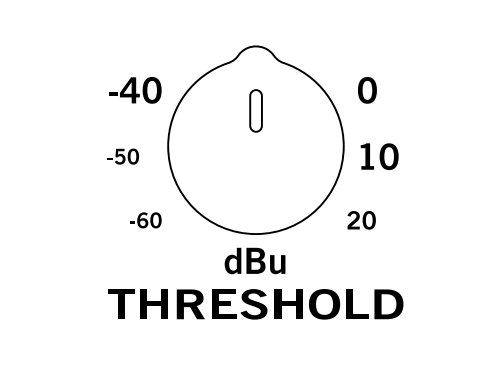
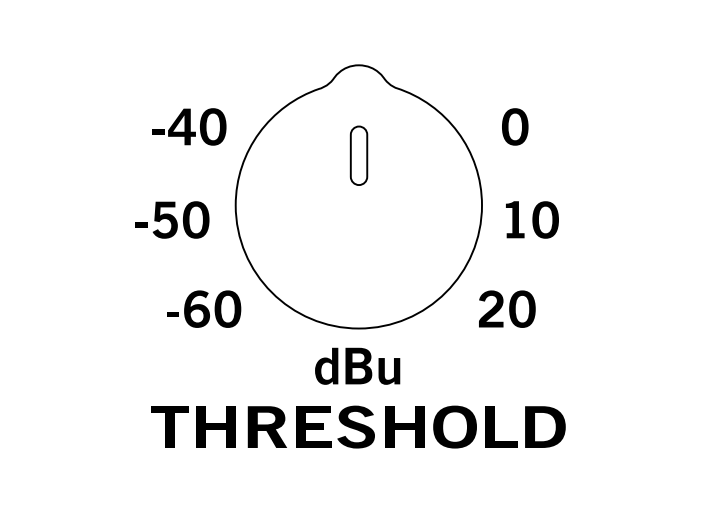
part: (123, 156) -> (173, 219), size x1.67
part: (145, 220) -> (203, 309), size x1.67
part: (361, 220) -> (506, 309), size x1.43

